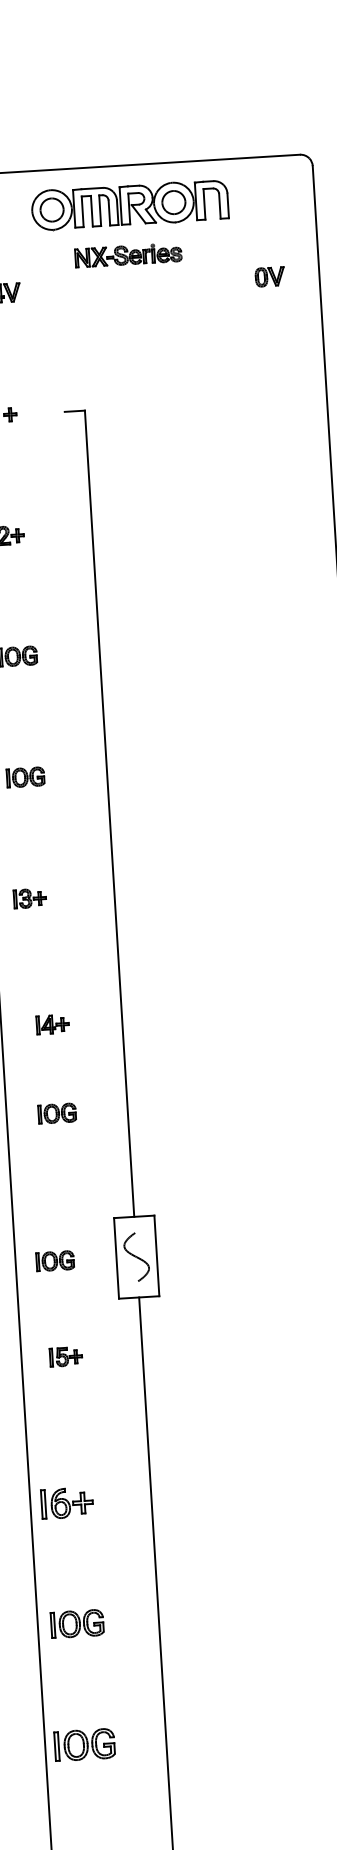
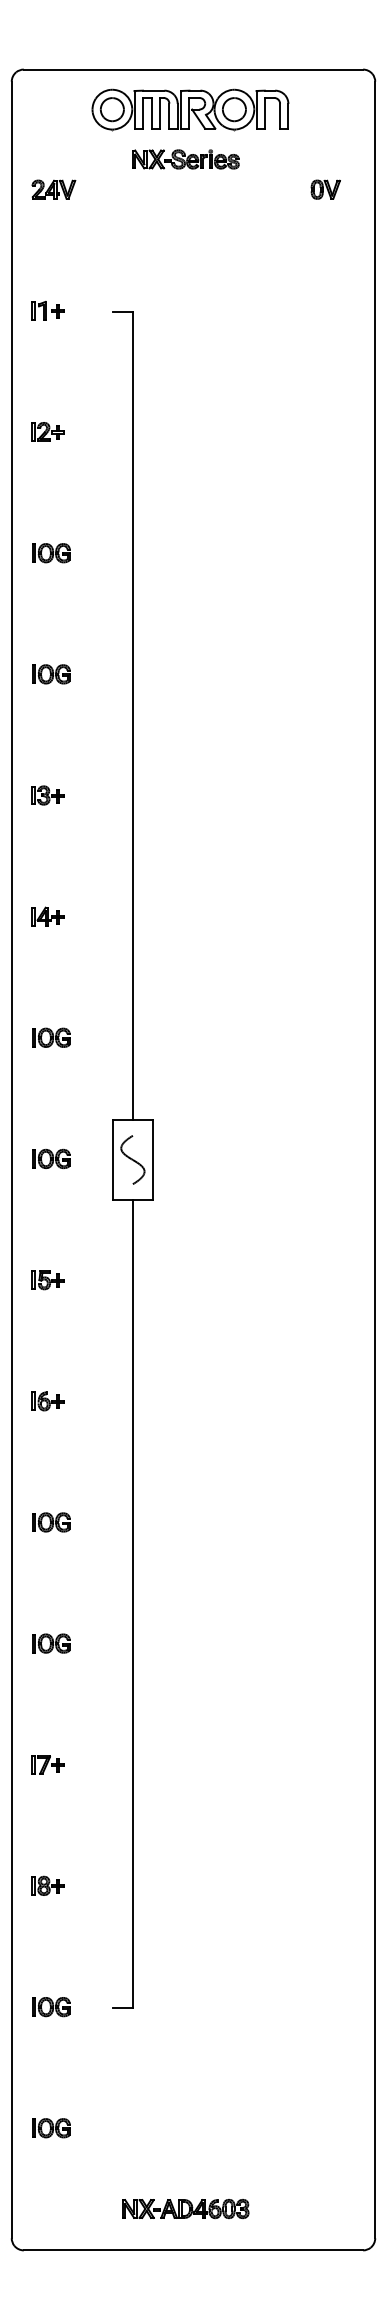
part: (51, 1024) -> (47, 916), moved
part: (57, 1113) -> (51, 1037), moved
part: (65, 1357) -> (47, 1280), moved
part: (66, 1503) -> (47, 1401), size x0.62
part: (77, 1623) -> (51, 1522), size x0.71
part: (84, 1744) -> (51, 1643), size x0.62

